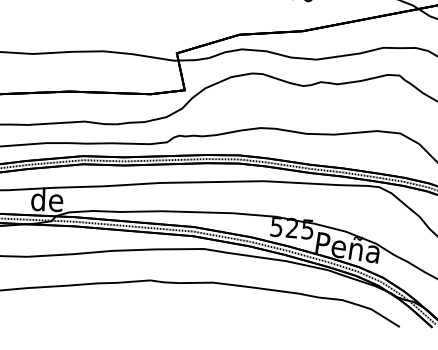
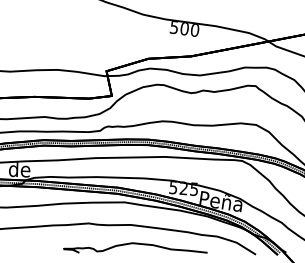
curve: (220, 311) -> (135, 244), added

